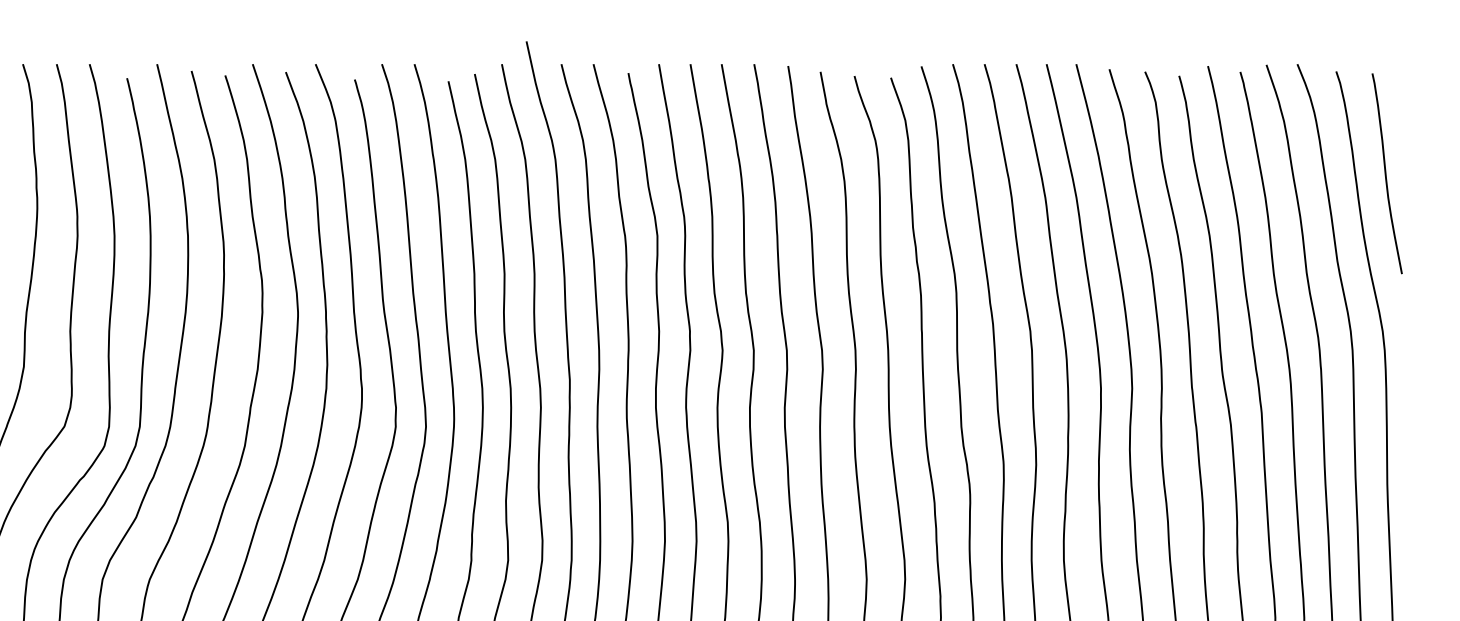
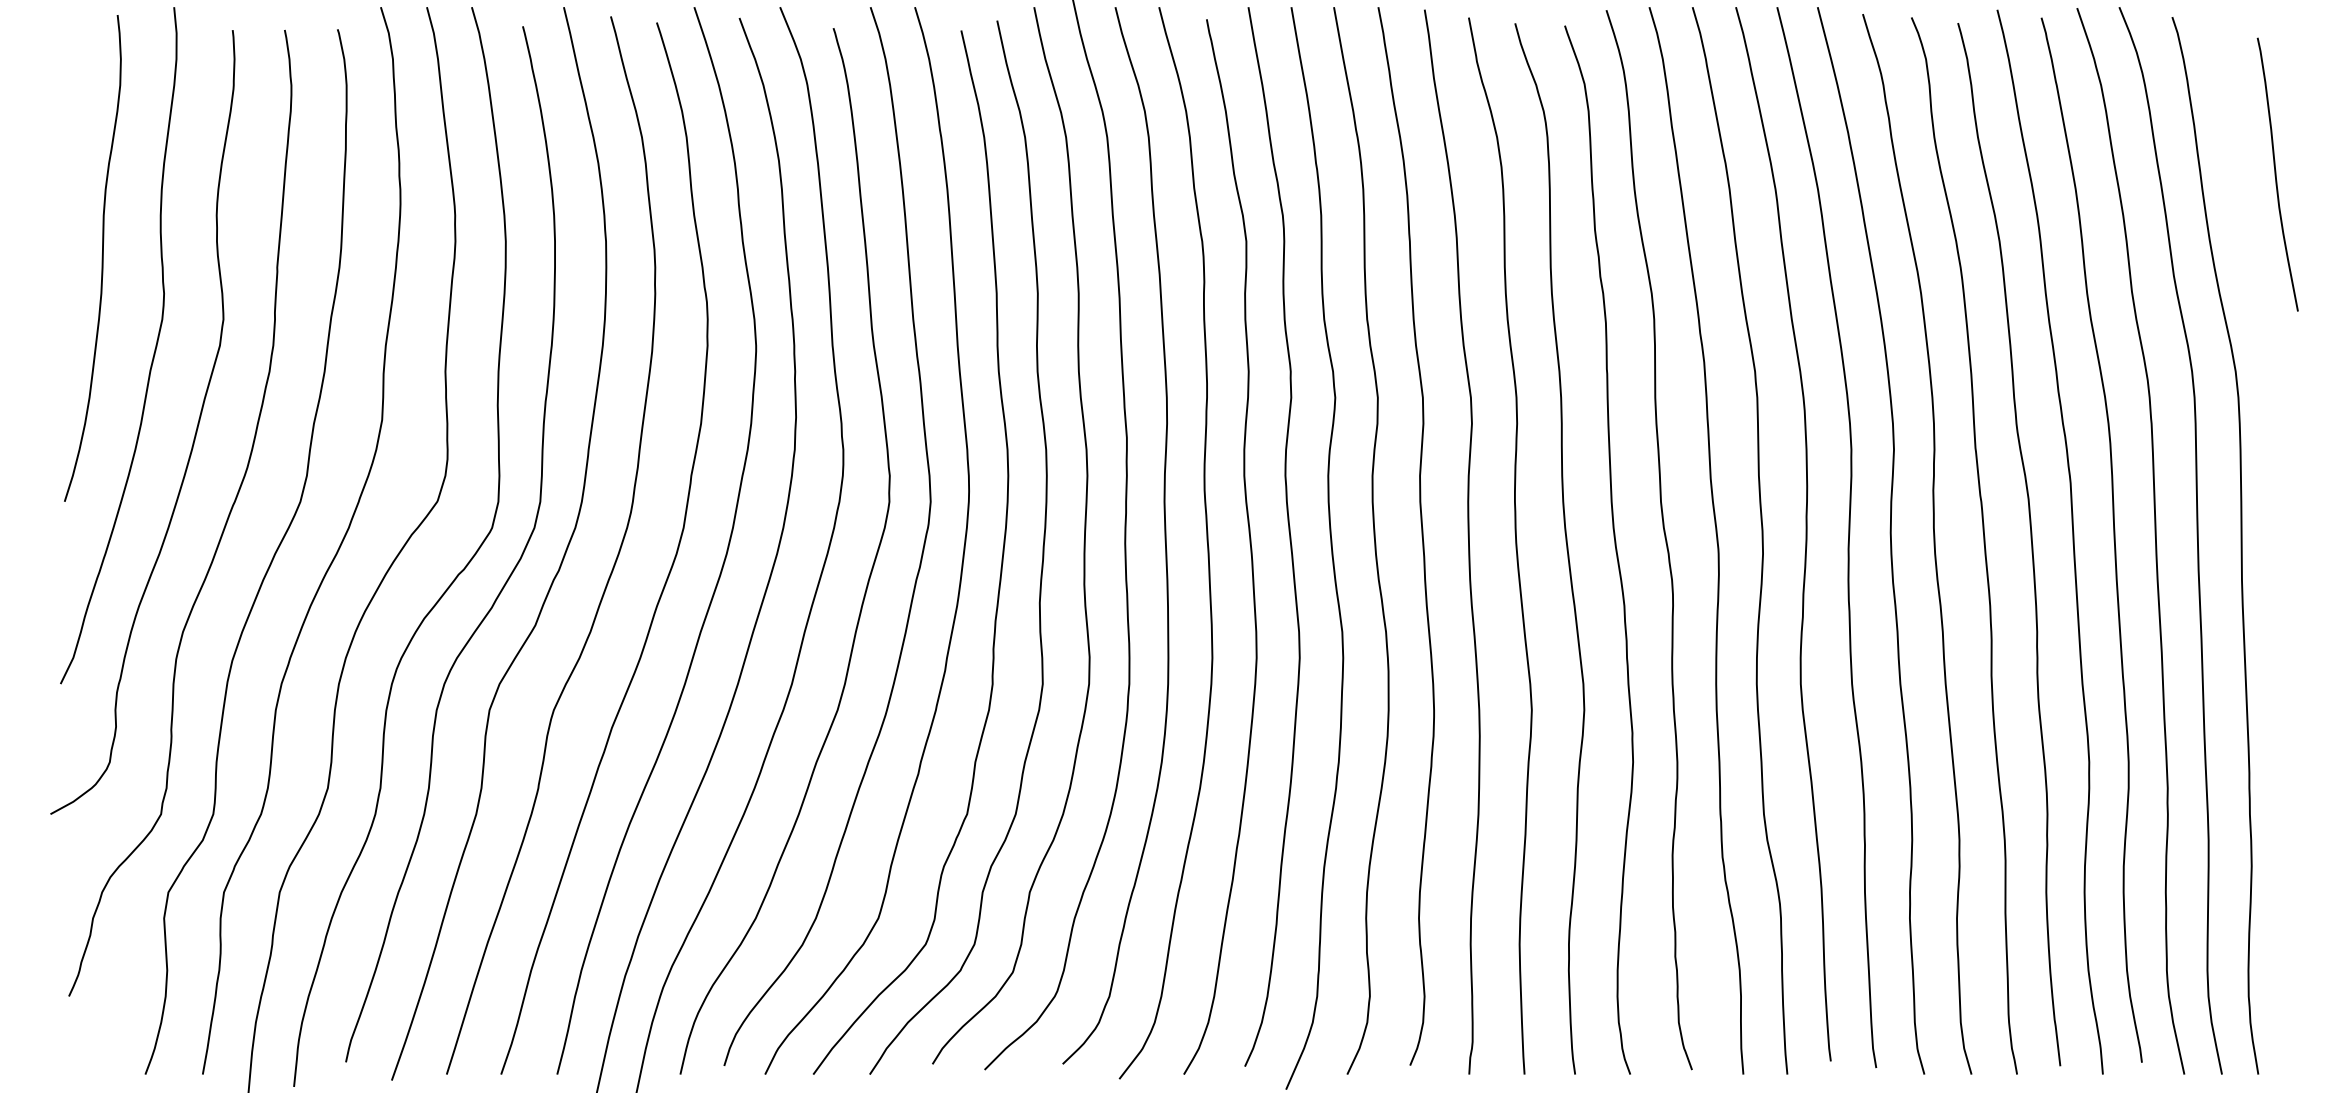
curve: (1386, 173) -> (2276, 174), moved

